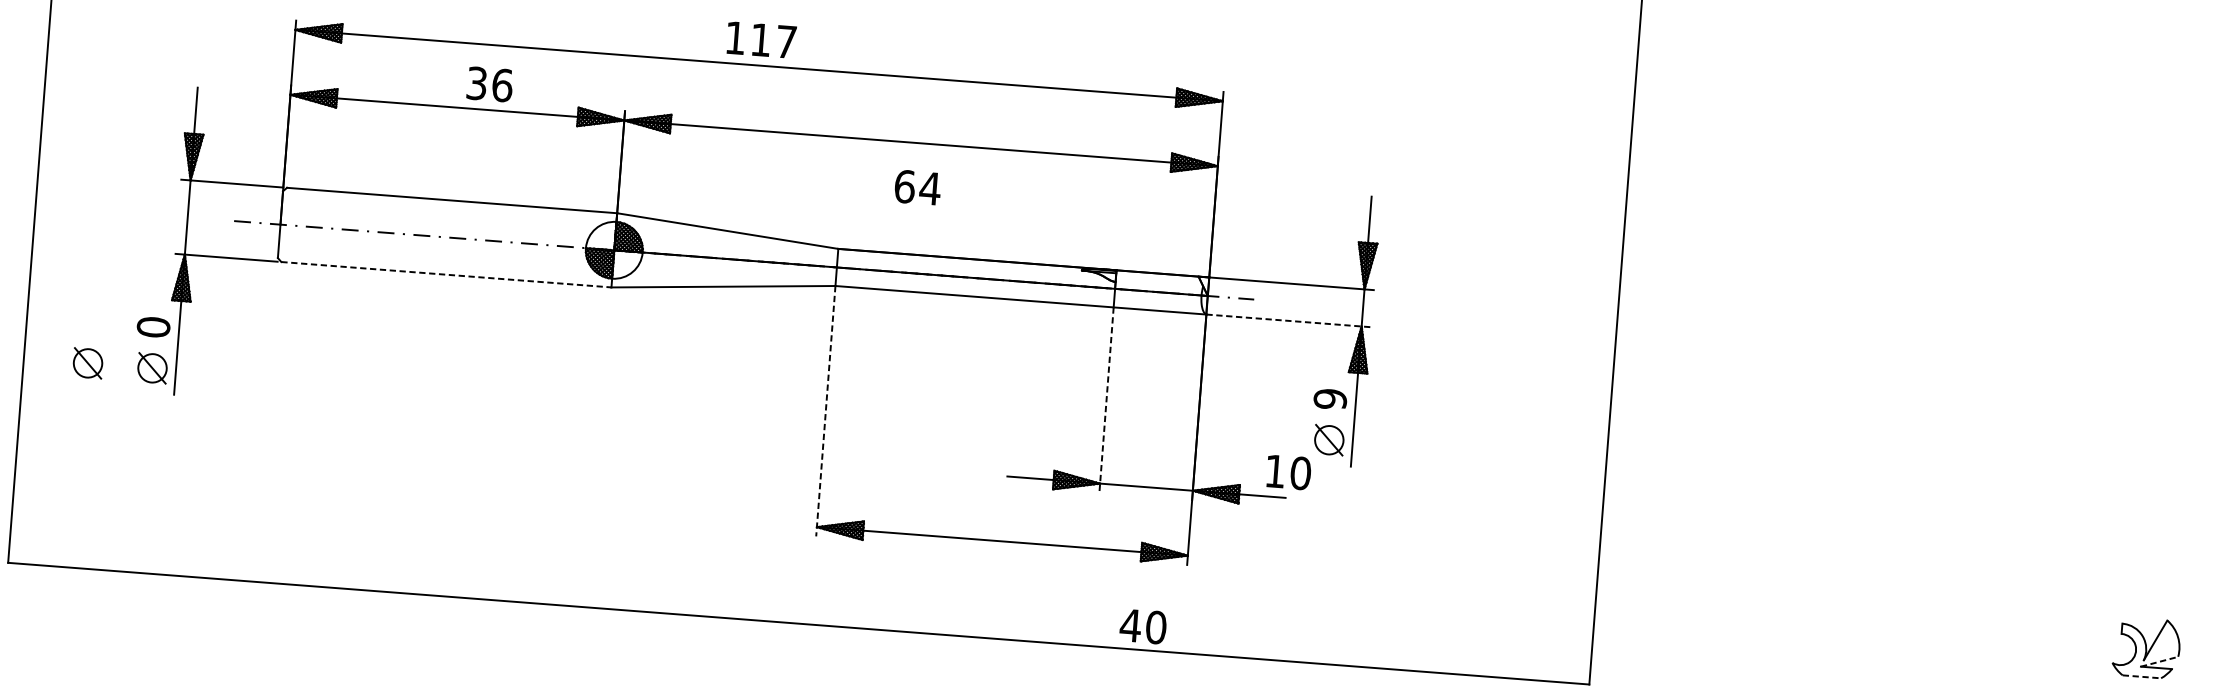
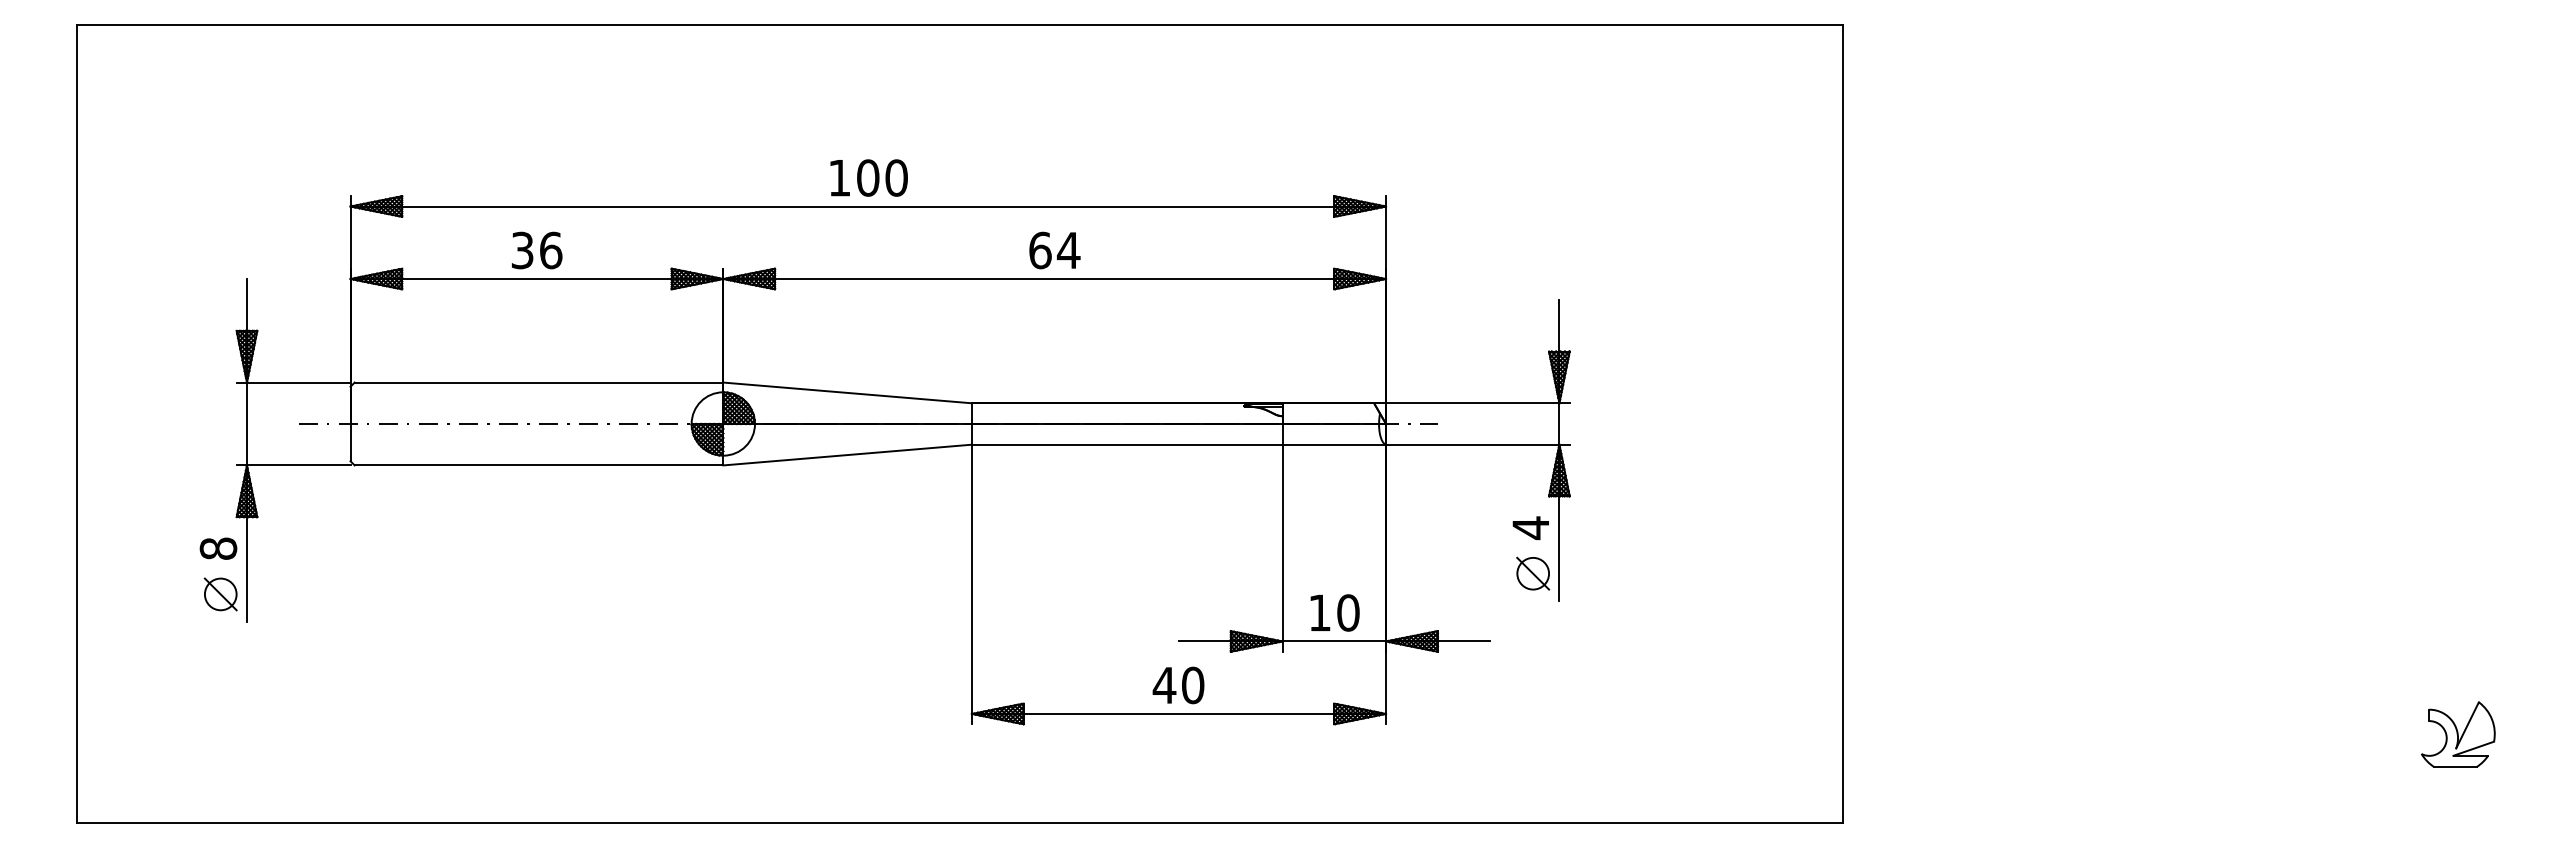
text: (773, 40) -> (882, 177), 117 -> 100
text: (490, 84) -> (537, 250), moved
text: (917, 187) -> (1054, 250), moved
line: (446, 274) -> (539, 465), dashed -> solid
line: (1288, 320) -> (1477, 444), dashed -> solid
text: (153, 327) -> (218, 548), 0 -> 8
part: (87, 363) -> (148, 594), removed
text: (1329, 399) -> (1530, 528), 9 -> 4
line: (1106, 400) -> (1282, 548), dashed -> solid
line: (825, 411) -> (971, 584), dashed -> solid
text: (1288, 472) -> (1334, 612), moved
text: (1143, 626) -> (1178, 685), moved
line: (2160, 661) -> (2474, 748), dashed -> solid
line: (2141, 676) -> (2455, 766), dashed -> solid

